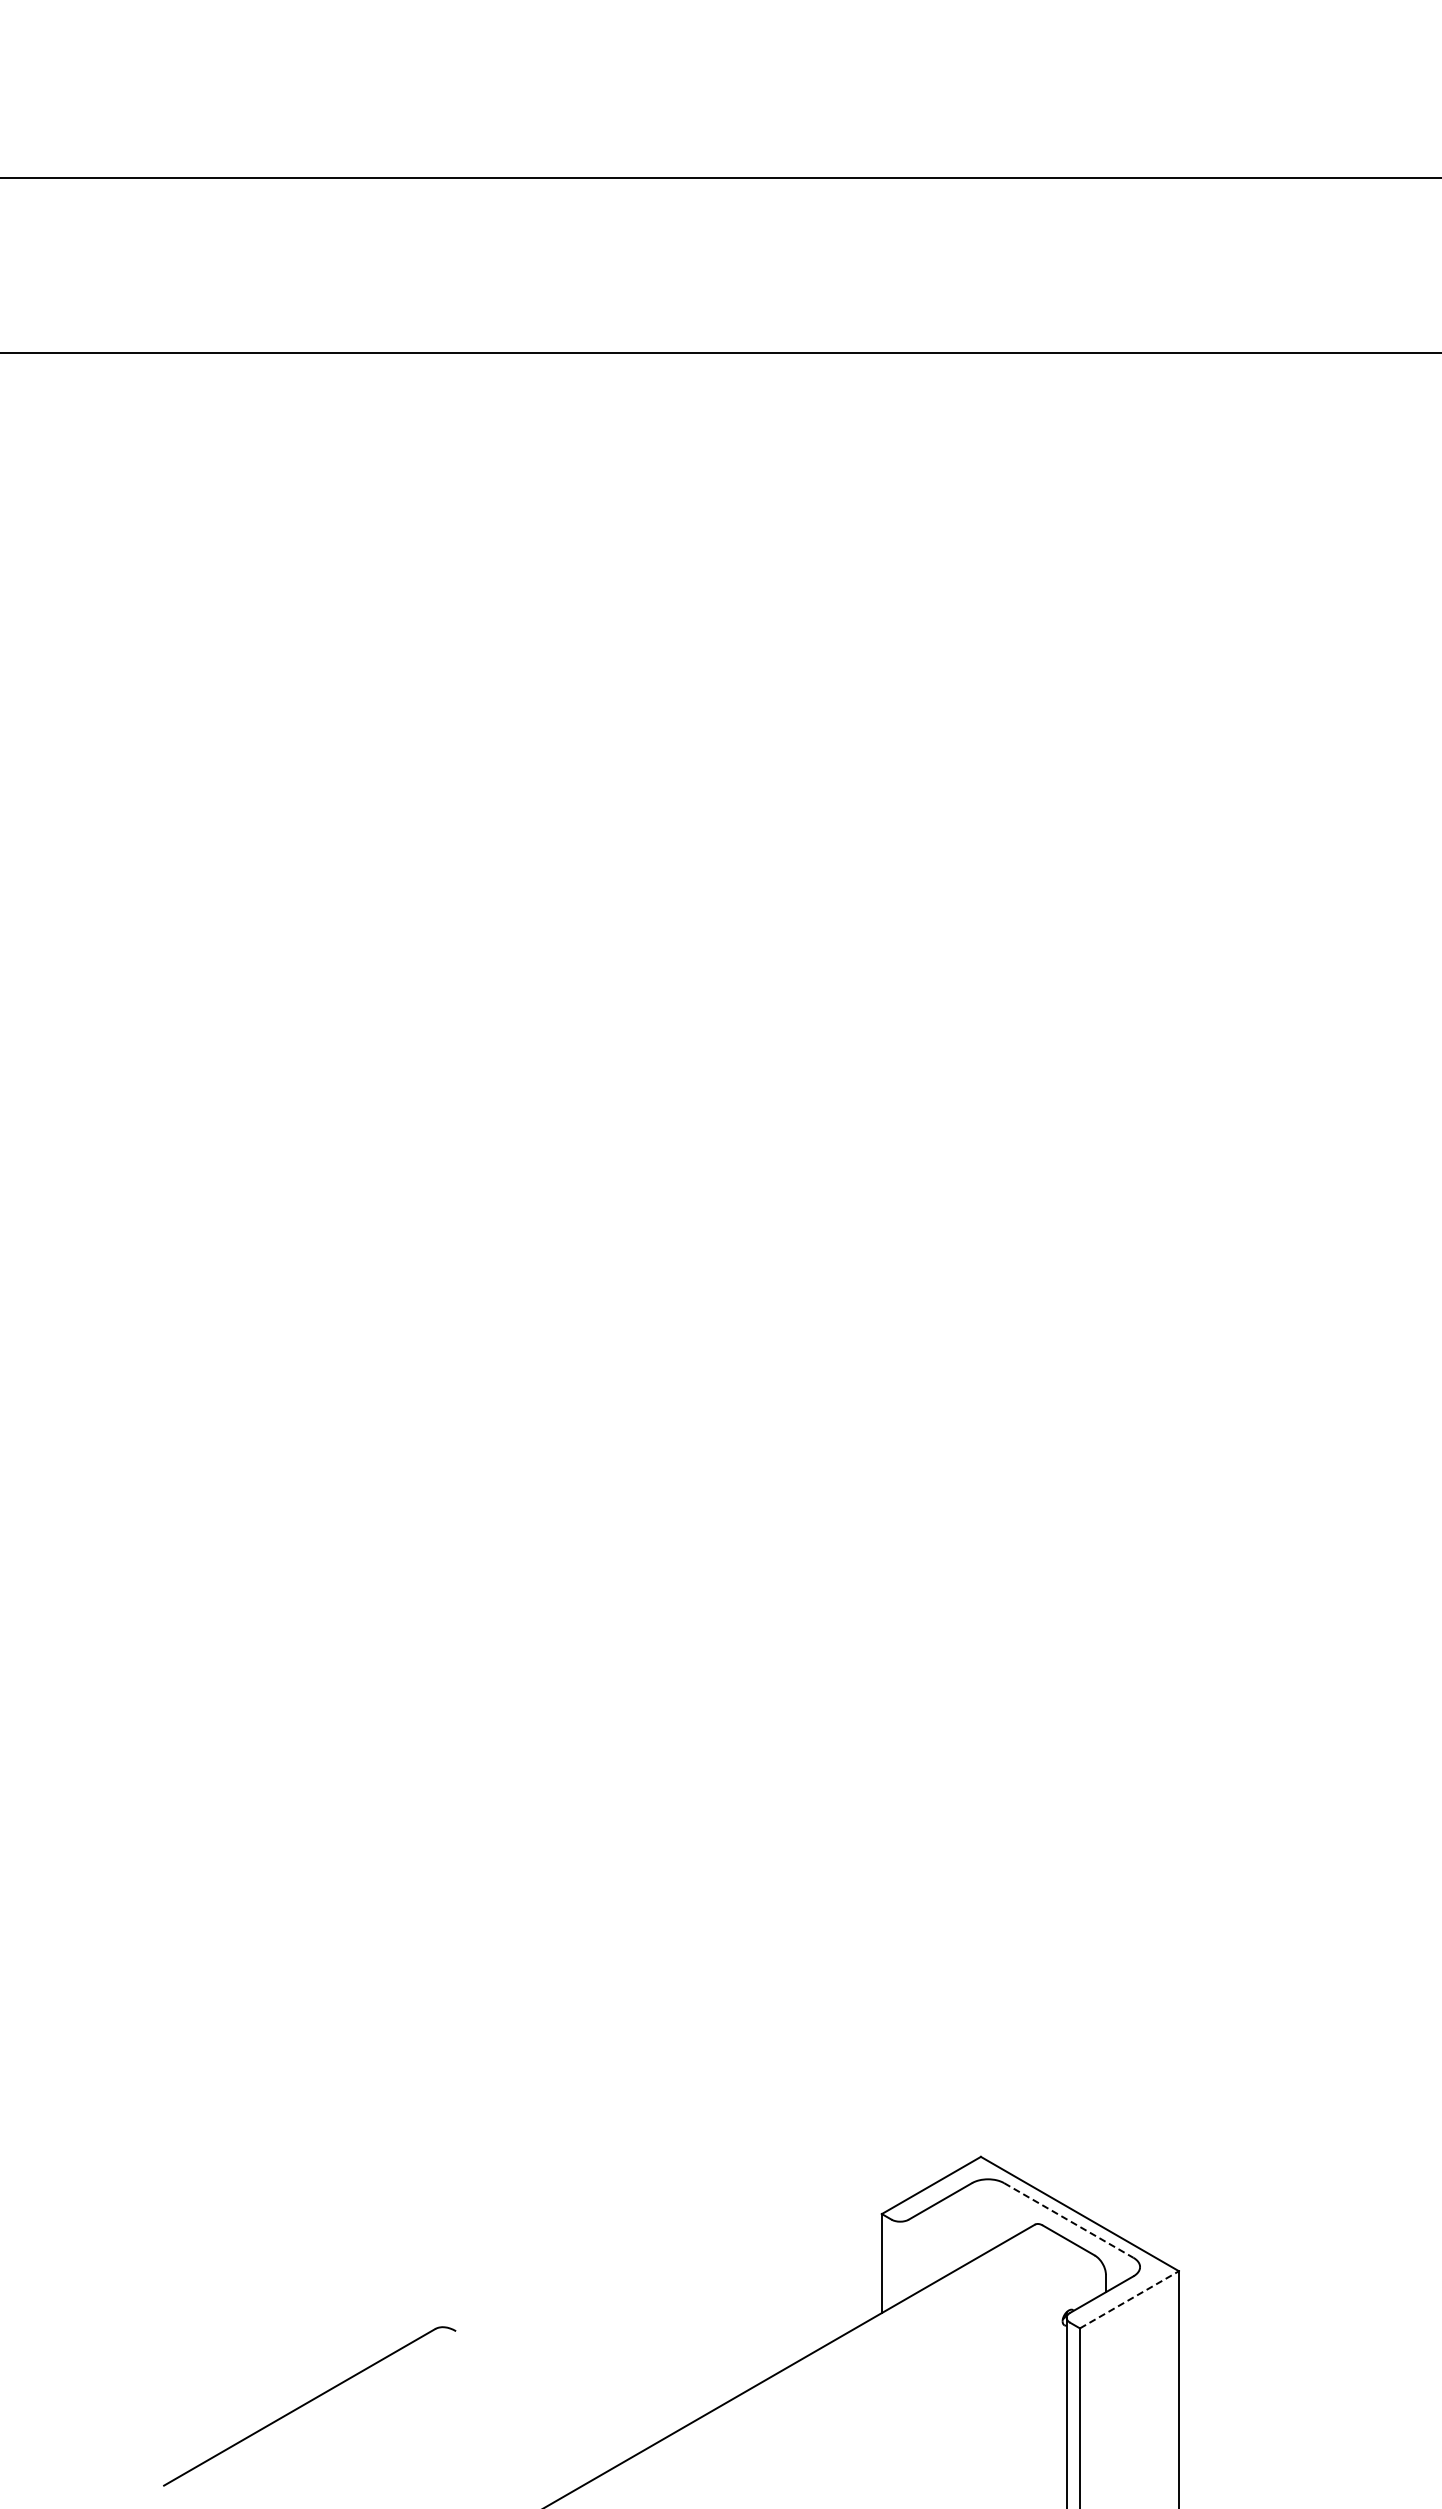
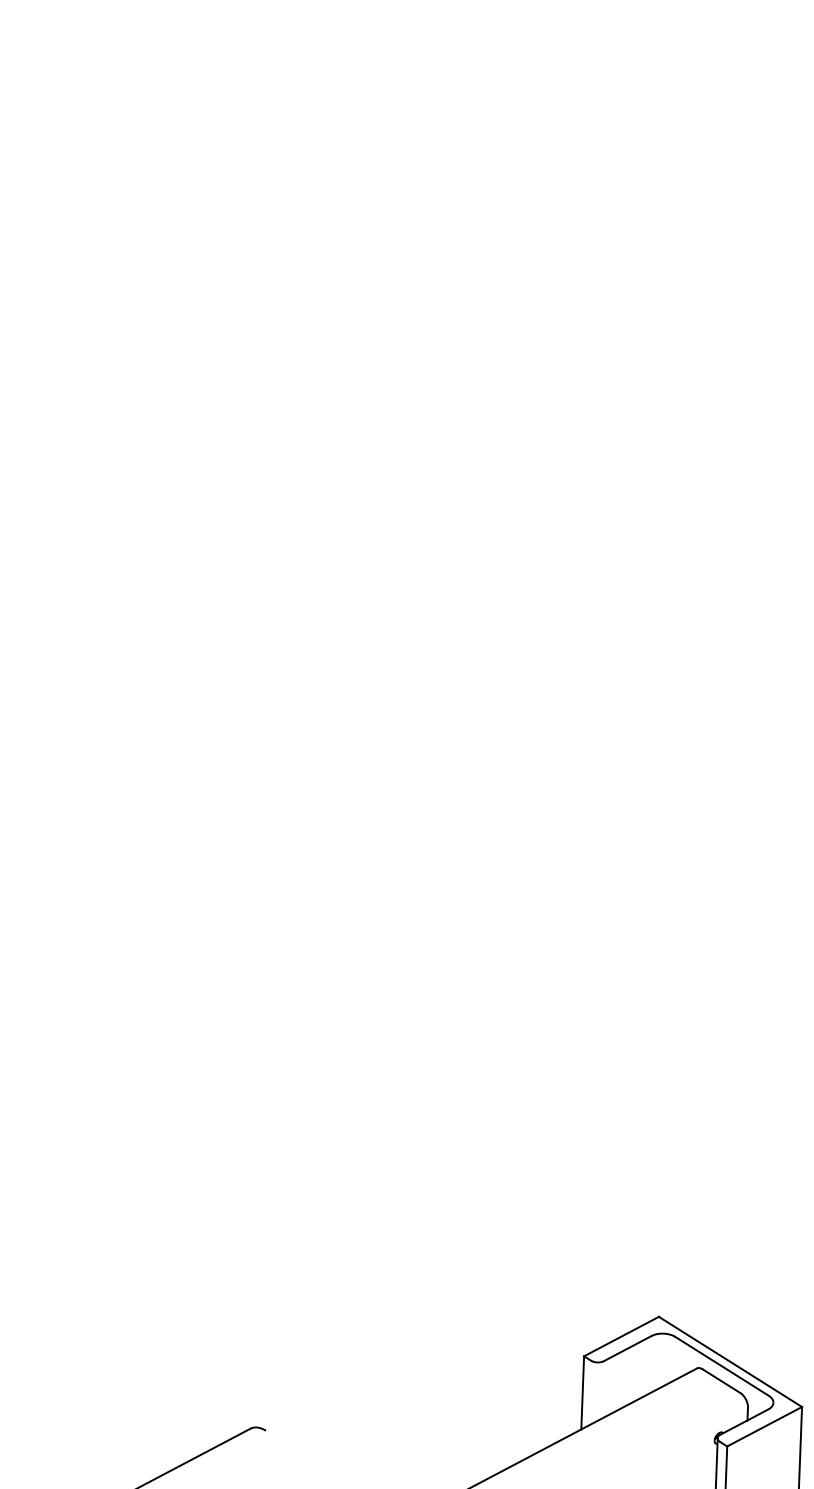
line: (1068, 2220) -> (721, 1366), dashed -> solid
line: (1129, 2299) -> (764, 1426), dashed -> solid

